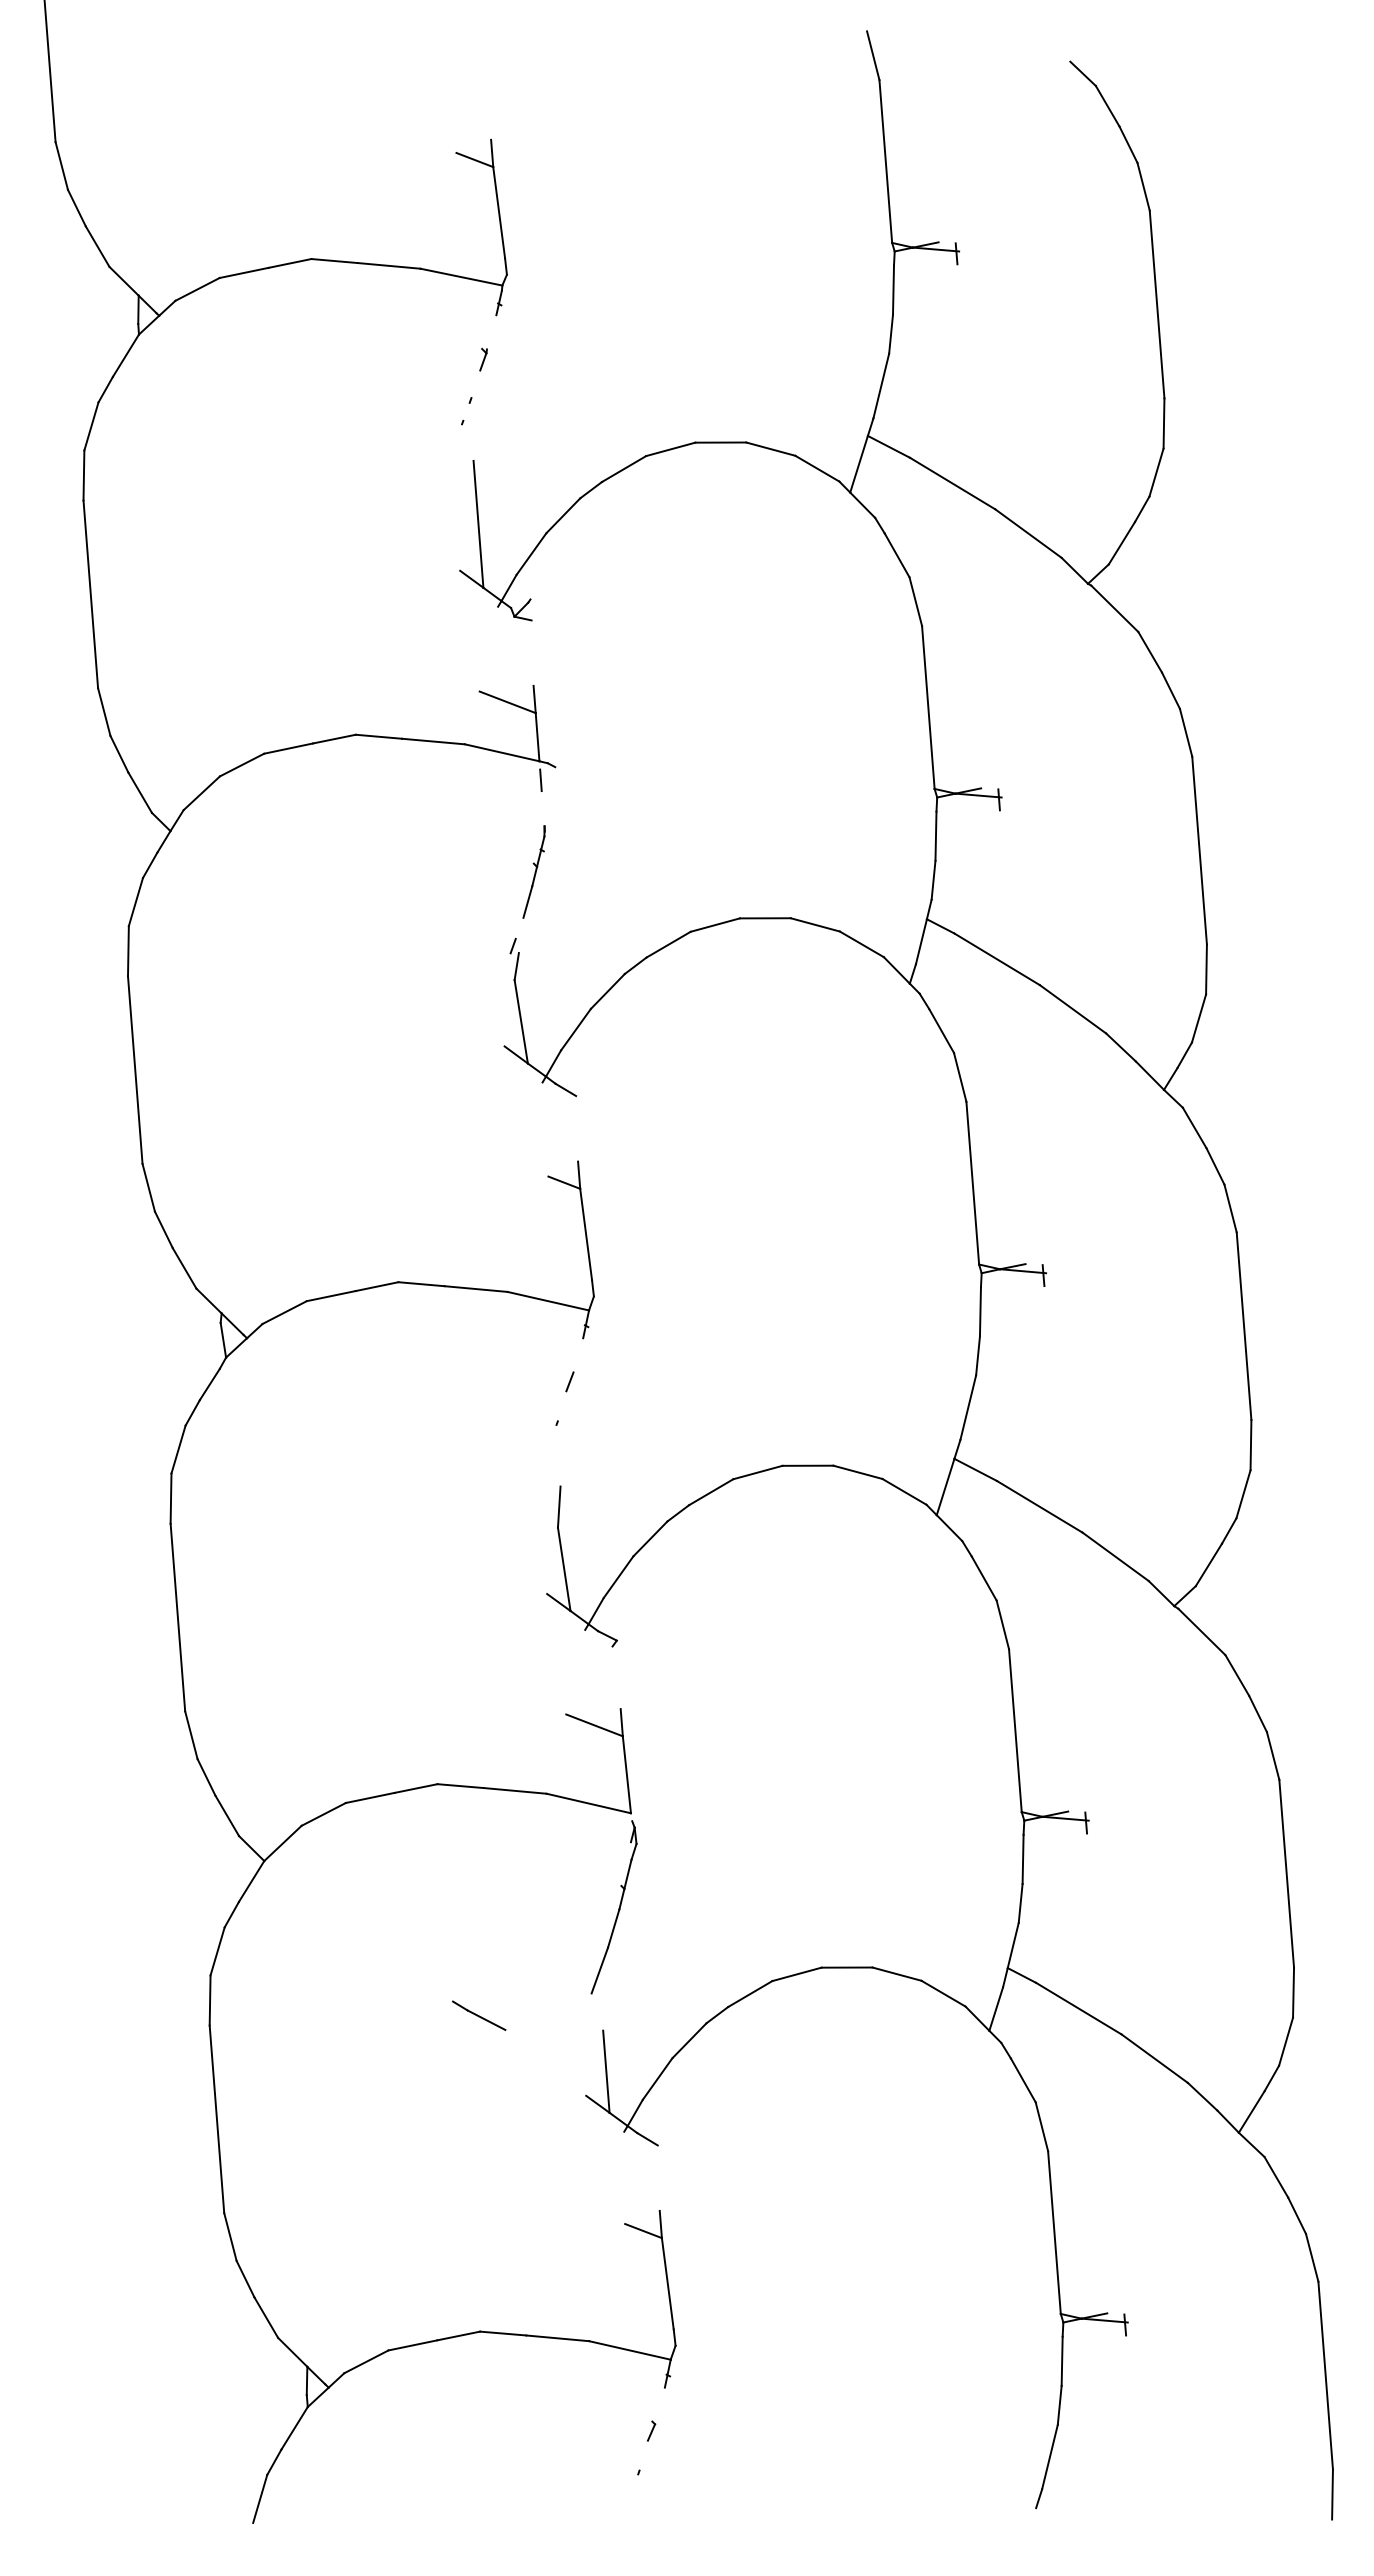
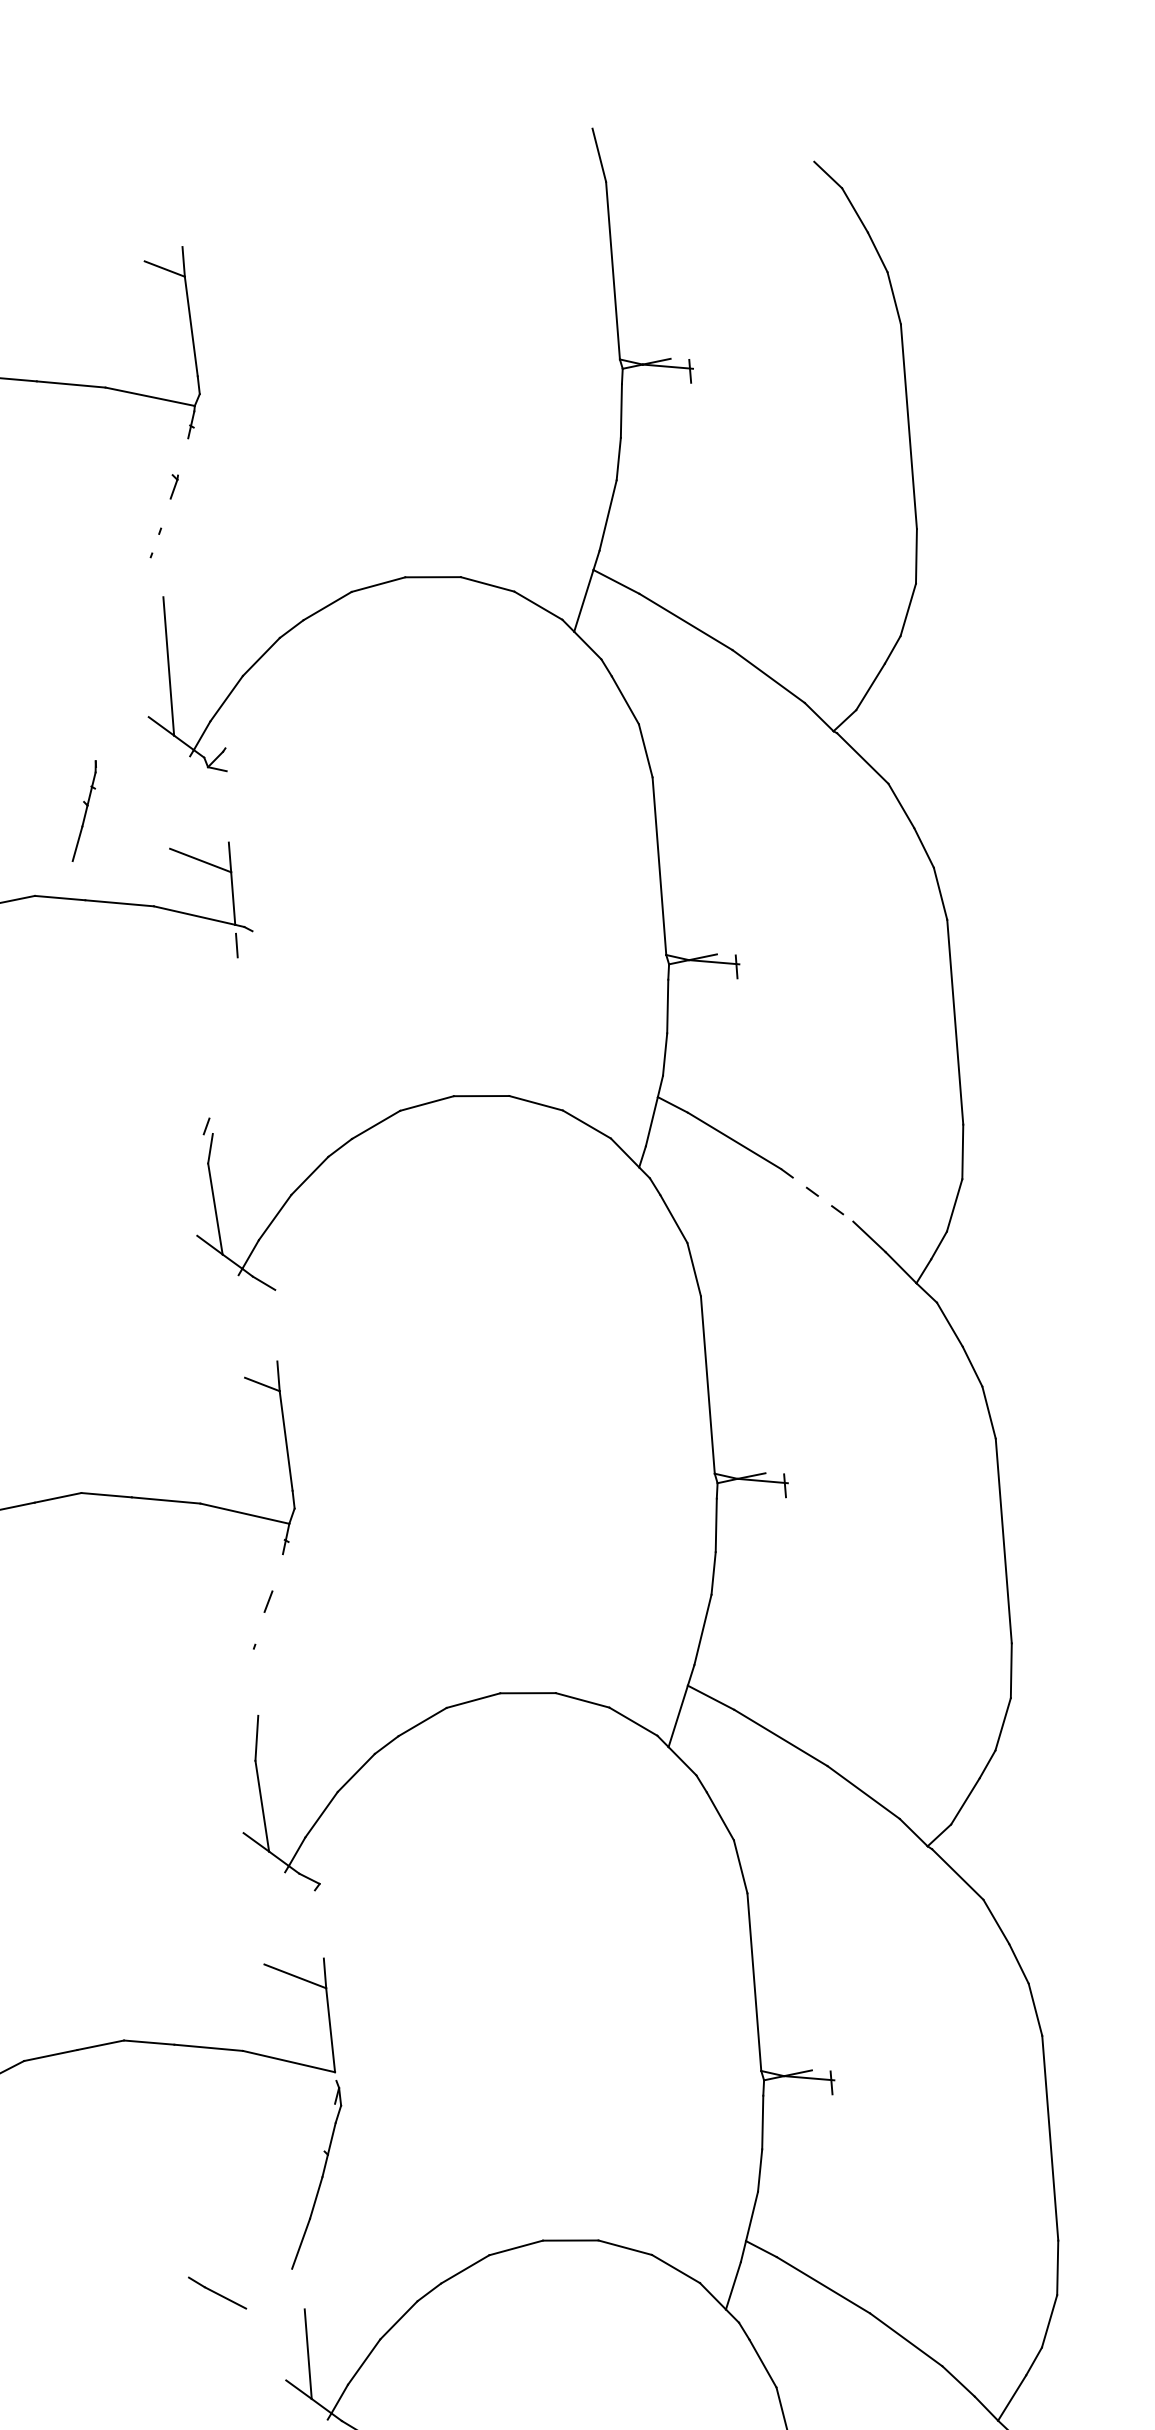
part: (533, 871) -> (83, 810), moved
line: (1073, 1009) -> (817, 1195), solid -> dashed
line: (479, 2015) -> (217, 2292), moved

